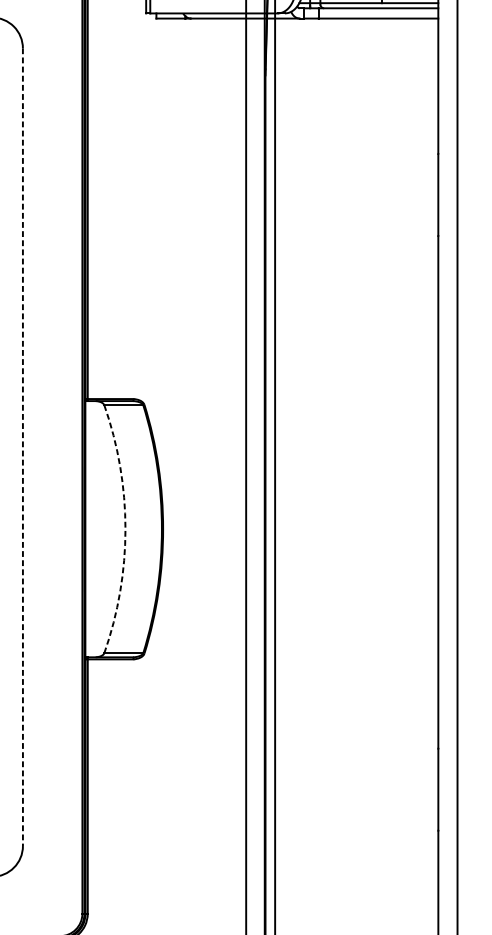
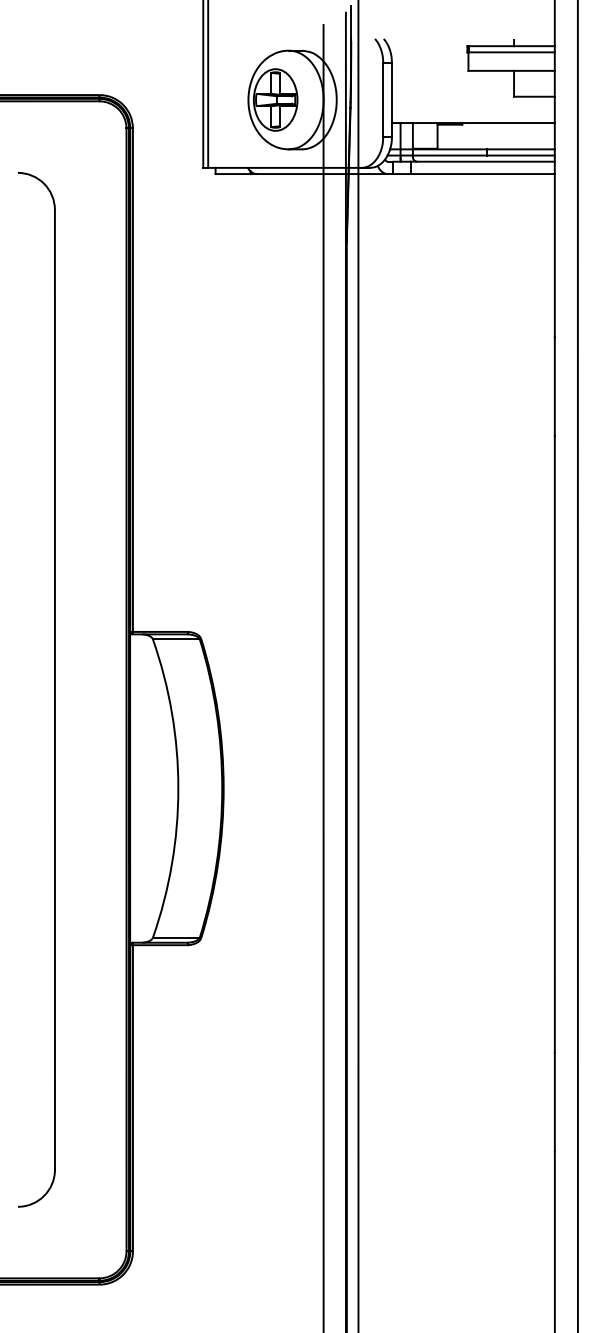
line: (22, 446) -> (54, 689), dashed -> solid
arc: (125, 529) -> (178, 788), dashed -> solid

